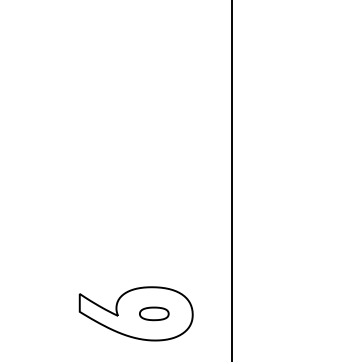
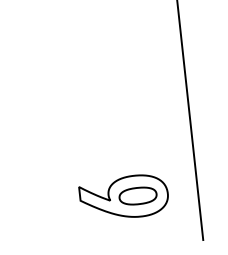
part: (154, 313) -> (138, 195), size x1.67

